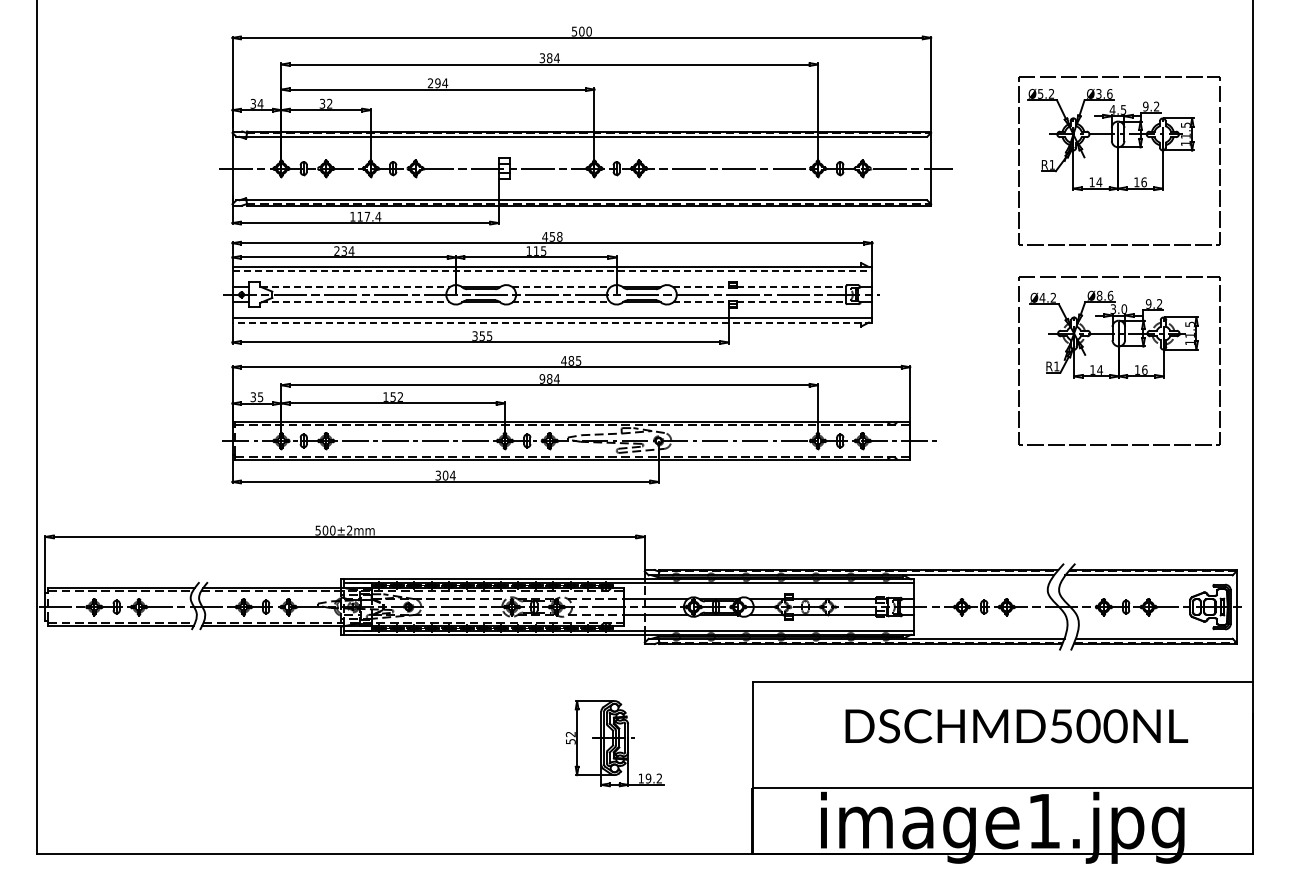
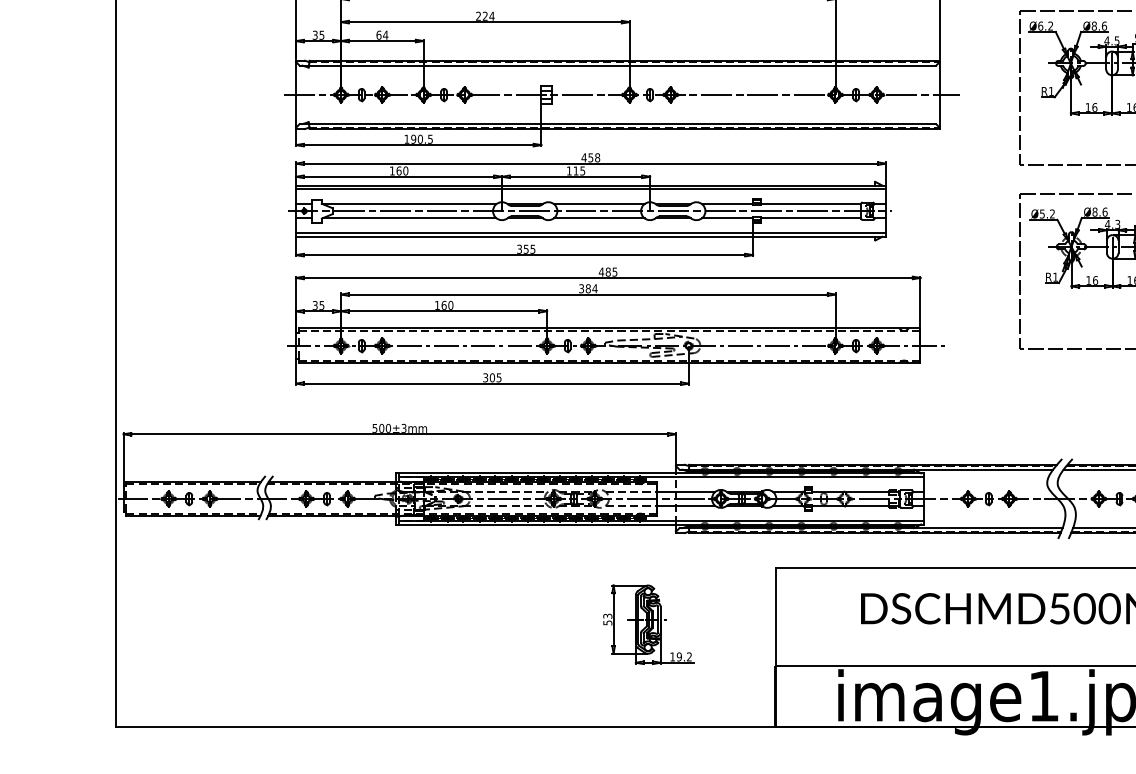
text: (437, 83) -> (484, 16), 294 -> 224
text: (1040, 93) -> (1040, 25), Ø5.2 -> Ø6.2
text: (1098, 93) -> (1093, 25), Ø3.6 -> Ø8.6
text: (260, 103) -> (321, 34), 34 -> 35
text: (325, 103) -> (381, 34), 32 -> 64
text: (1099, 182) -> (1094, 107), 14 -> 16
text: (369, 216) -> (422, 139), 117.4 -> 190.5
text: (344, 250) -> (399, 170), 234 -> 160
line: (552, 271) -> (590, 189), dashed -> solid
line: (356, 287) -> (410, 204), dashed -> solid
line: (562, 287) -> (600, 204), dashed -> solid
line: (700, 287) -> (727, 204), dashed -> solid
line: (791, 287) -> (811, 204), dashed -> solid
text: (1042, 297) -> (1042, 213), Ø4.2 -> Ø5.2
line: (356, 302) -> (410, 218), dashed -> solid
line: (562, 302) -> (600, 218), dashed -> solid
line: (700, 302) -> (727, 218), dashed -> solid
line: (791, 302) -> (811, 218), dashed -> solid
text: (1118, 309) -> (1112, 224), 3.0 -> 4.3
line: (552, 322) -> (590, 236), dashed -> solid
text: (1099, 369) -> (1094, 280), 14 -> 16
text: (542, 378) -> (581, 288), 984 -> 384
text: (396, 396) -> (447, 304), 152 -> 160
text: (452, 475) -> (498, 377), 304 -> 305
text: (349, 530) -> (403, 428), 500±2mm -> 500±3mm
text: (570, 733) -> (607, 615), 52 -> 53

